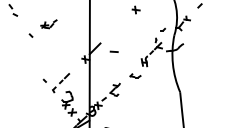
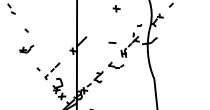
part: (48, 24) -> (26, 49), moved
line: (113, 51) -> (111, 42), moved
part: (135, 75) -> (116, 64), size x1.67

